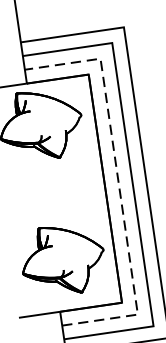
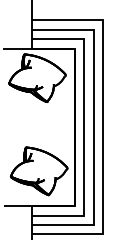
line: (119, 185) -> (84, 126), dashed -> solid

